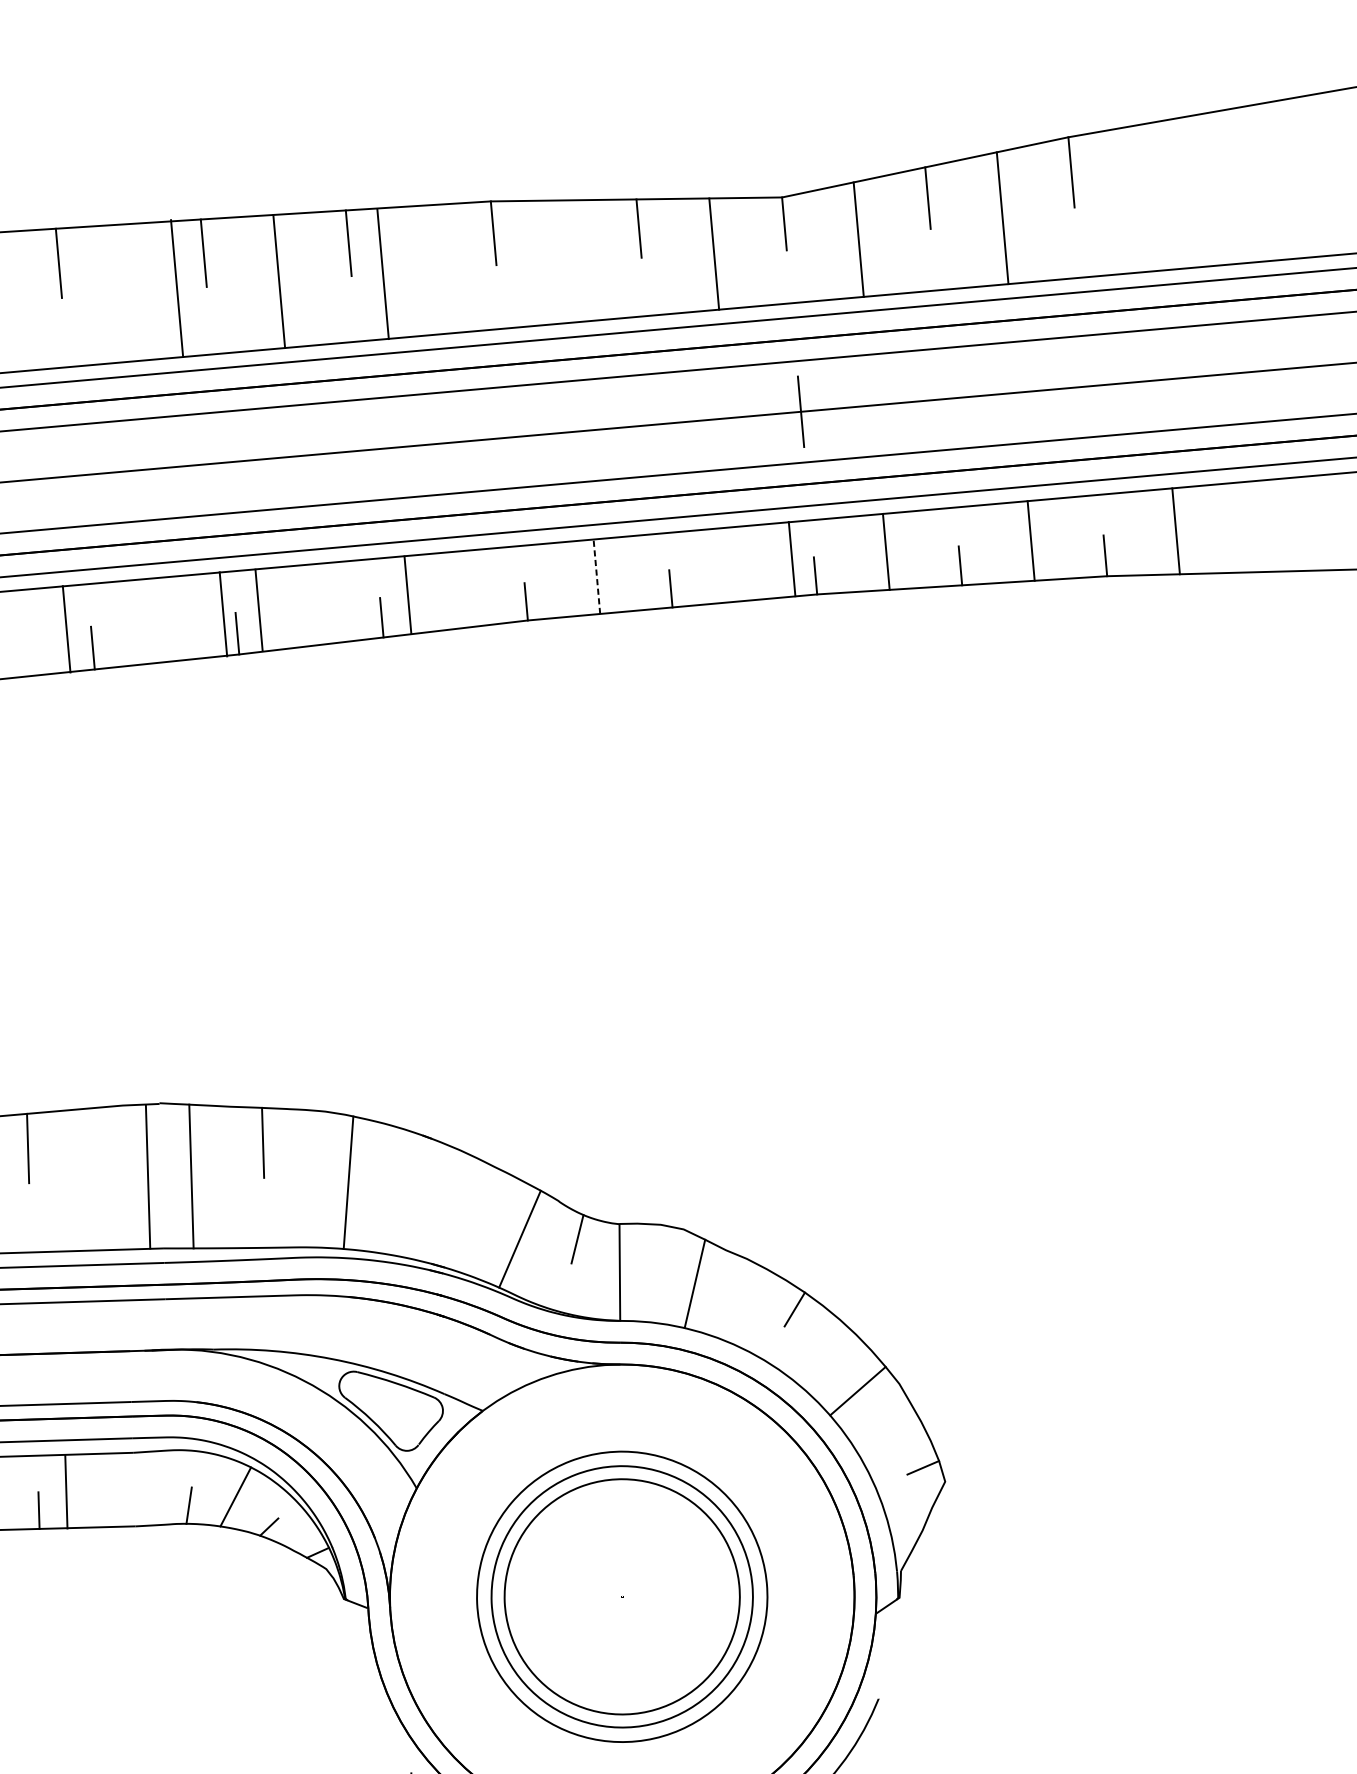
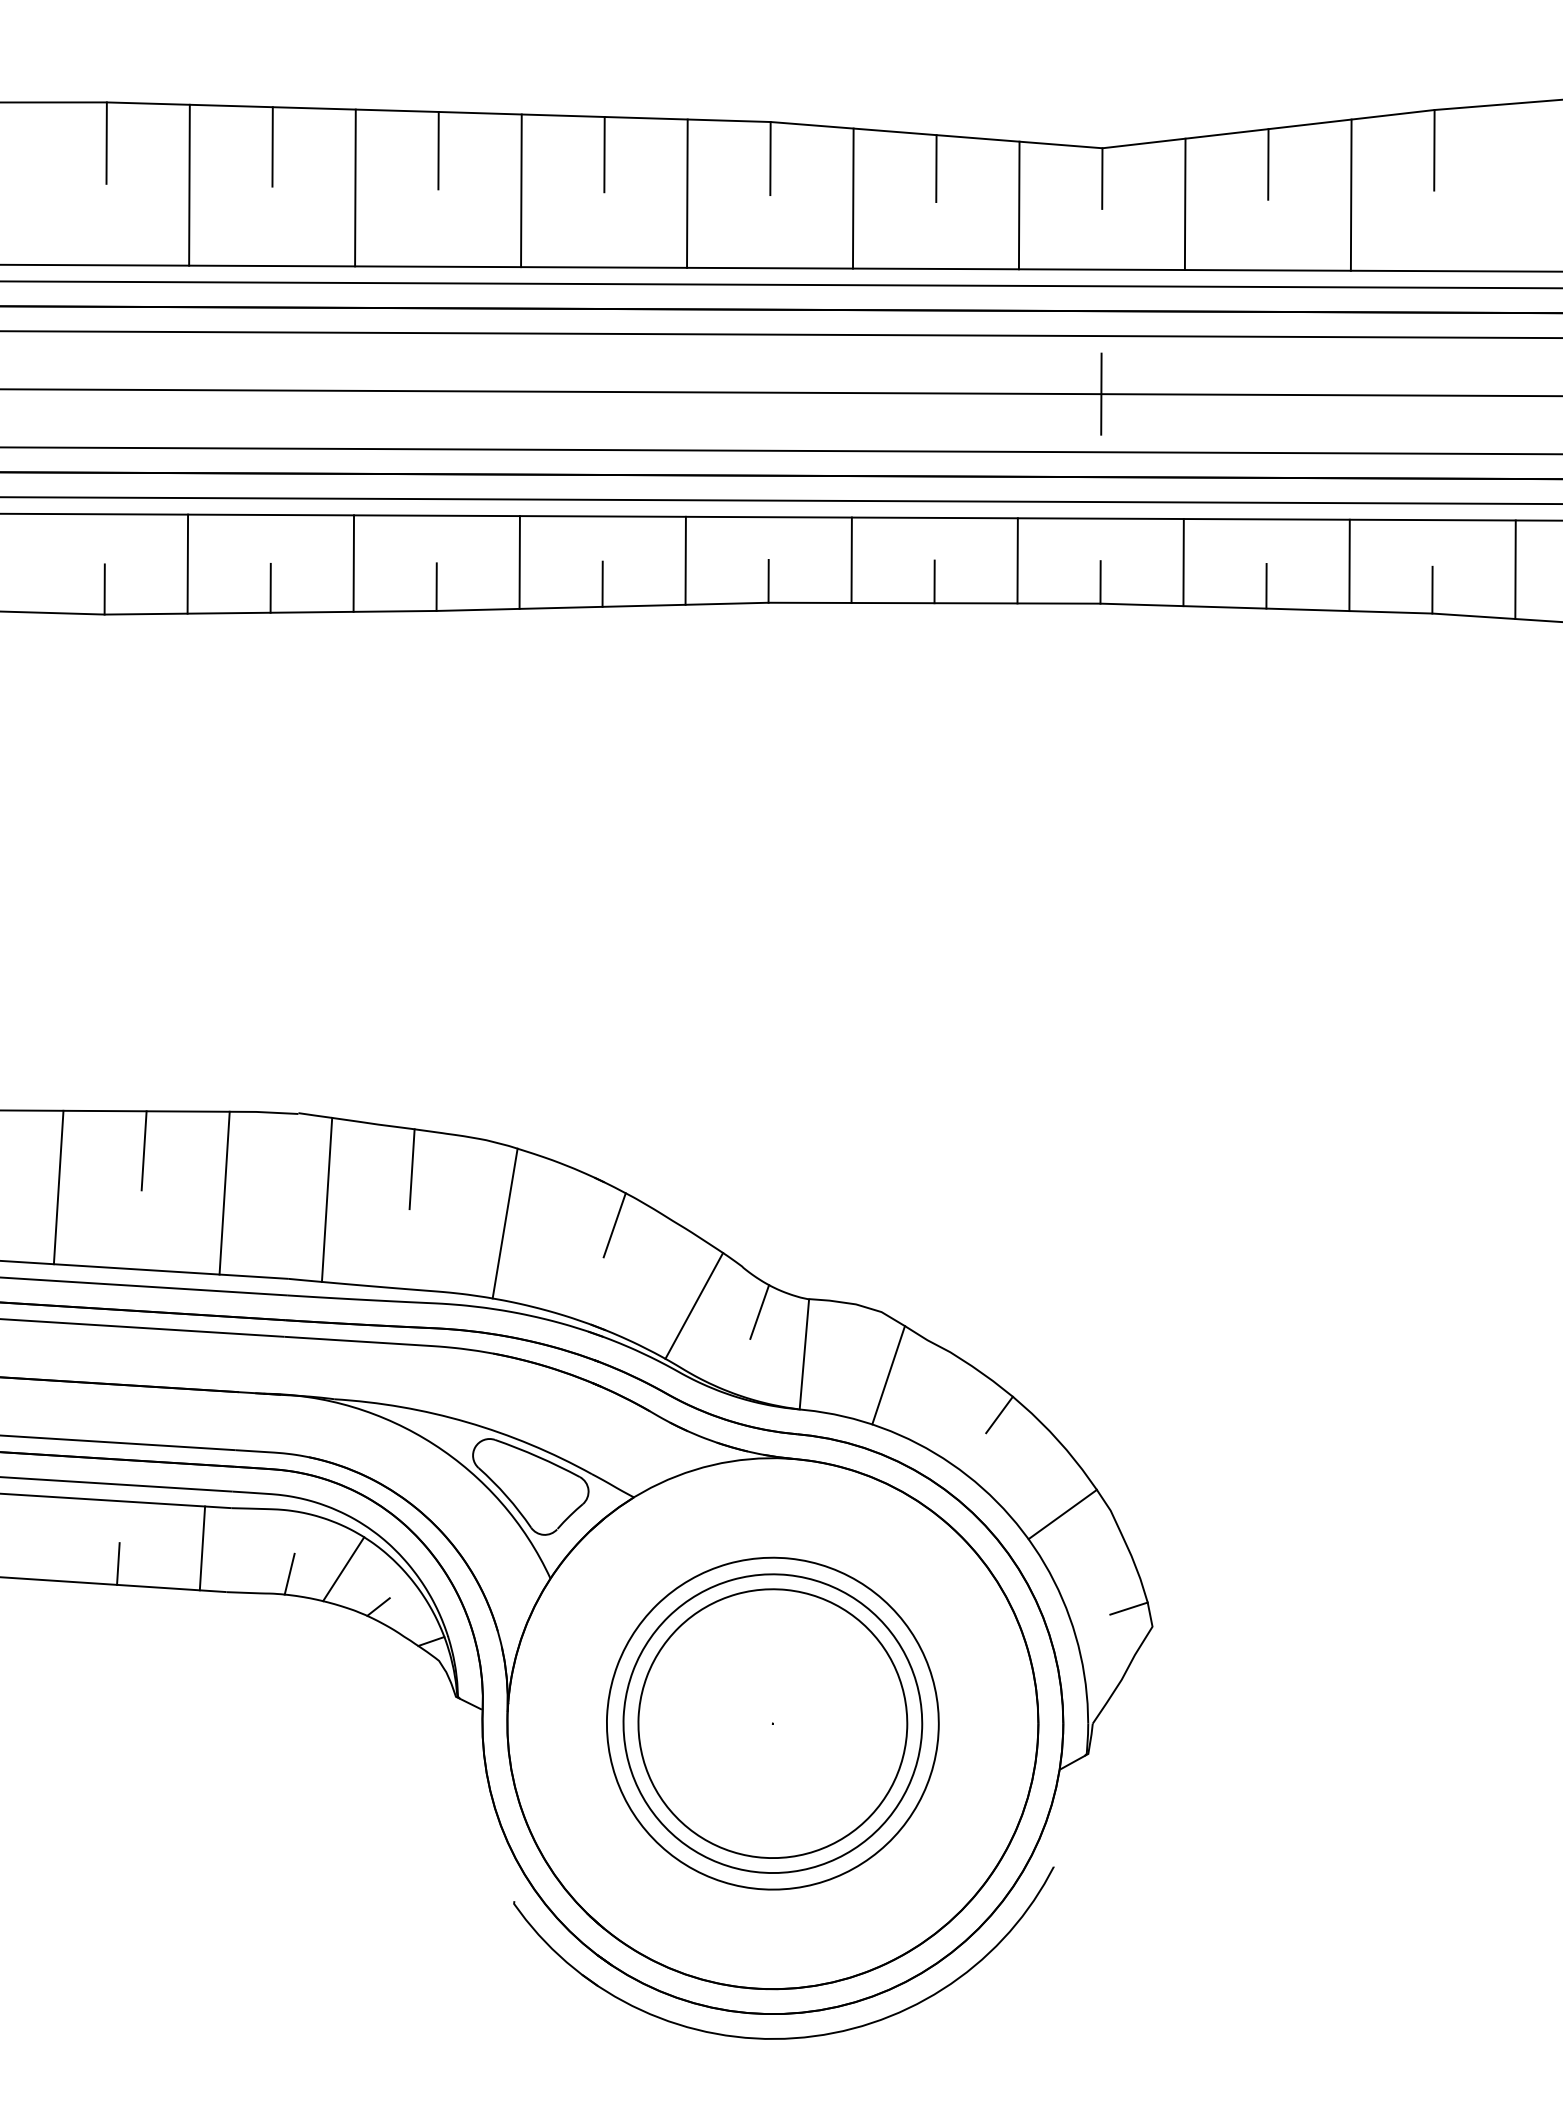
line: (568, 261) -> (852, 198), added
line: (383, 274) -> (687, 193), moved
line: (177, 288) -> (355, 187), moved
line: (791, 558) -> (1017, 560), moved
line: (596, 576) -> (851, 560), dashed -> solid
line: (407, 594) -> (685, 560), moved
line: (258, 610) -> (519, 562), moved
line: (223, 614) -> (353, 563), moved
line: (66, 628) -> (187, 563), moved
line: (443, 1175) -> (614, 1225), added
line: (147, 1176) -> (224, 1192), moved
line: (66, 1491) -> (202, 1548), moved

